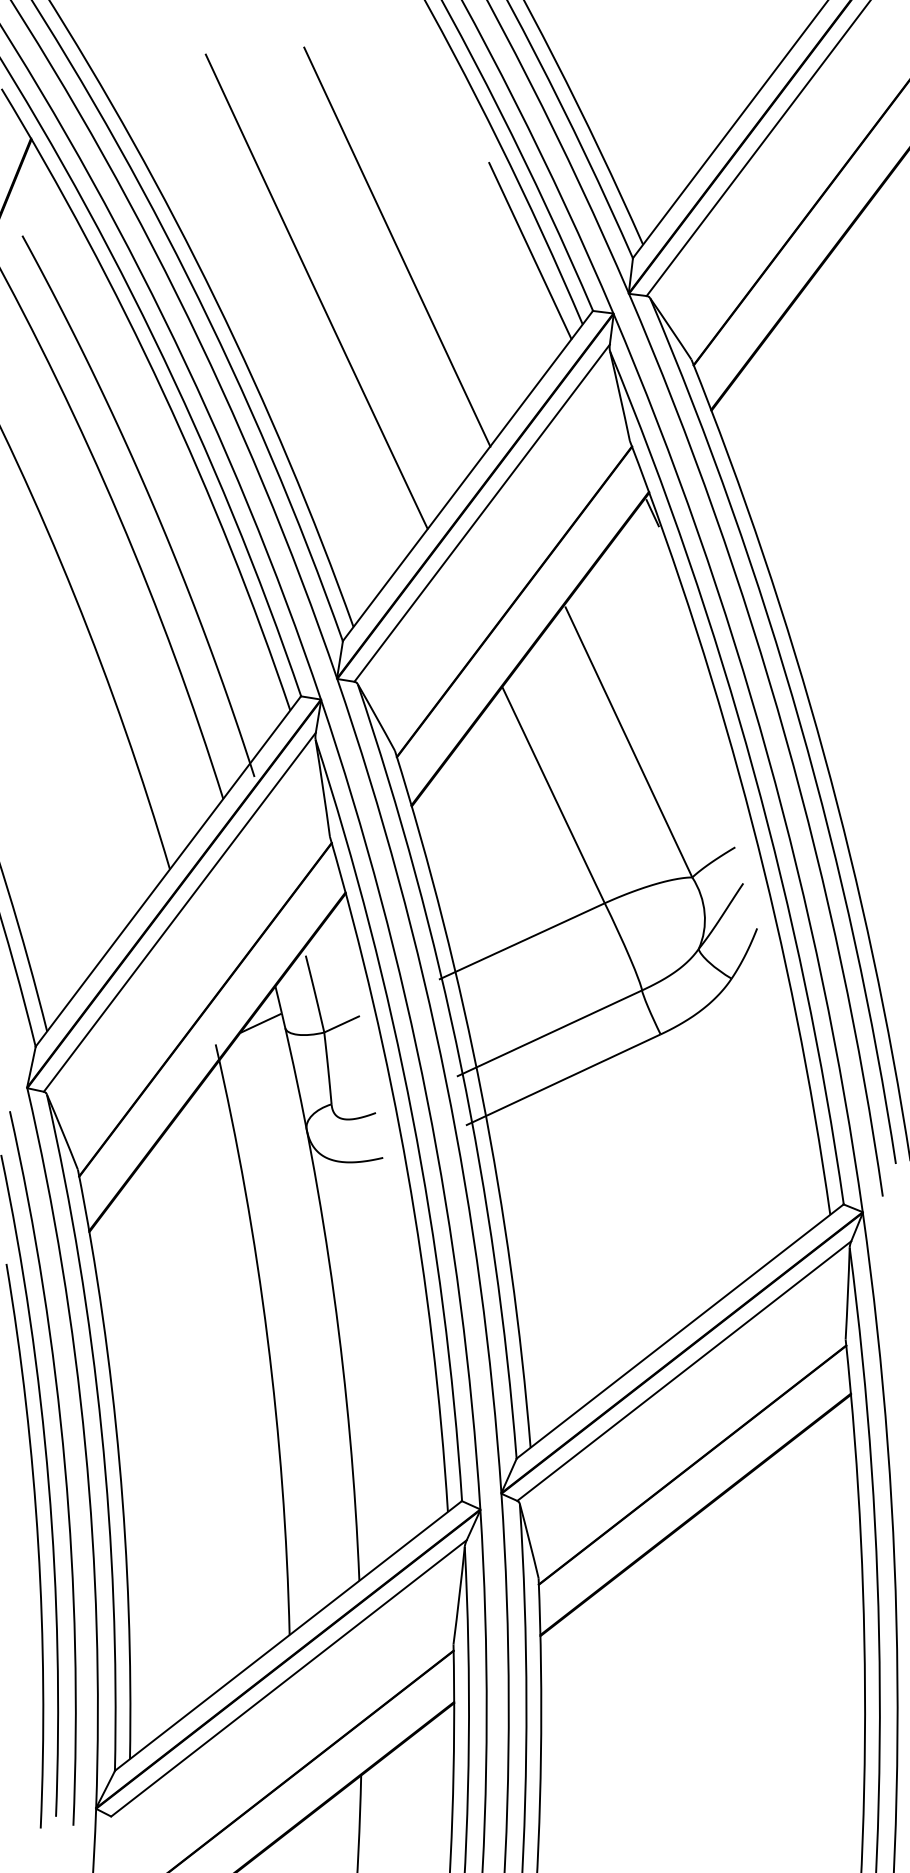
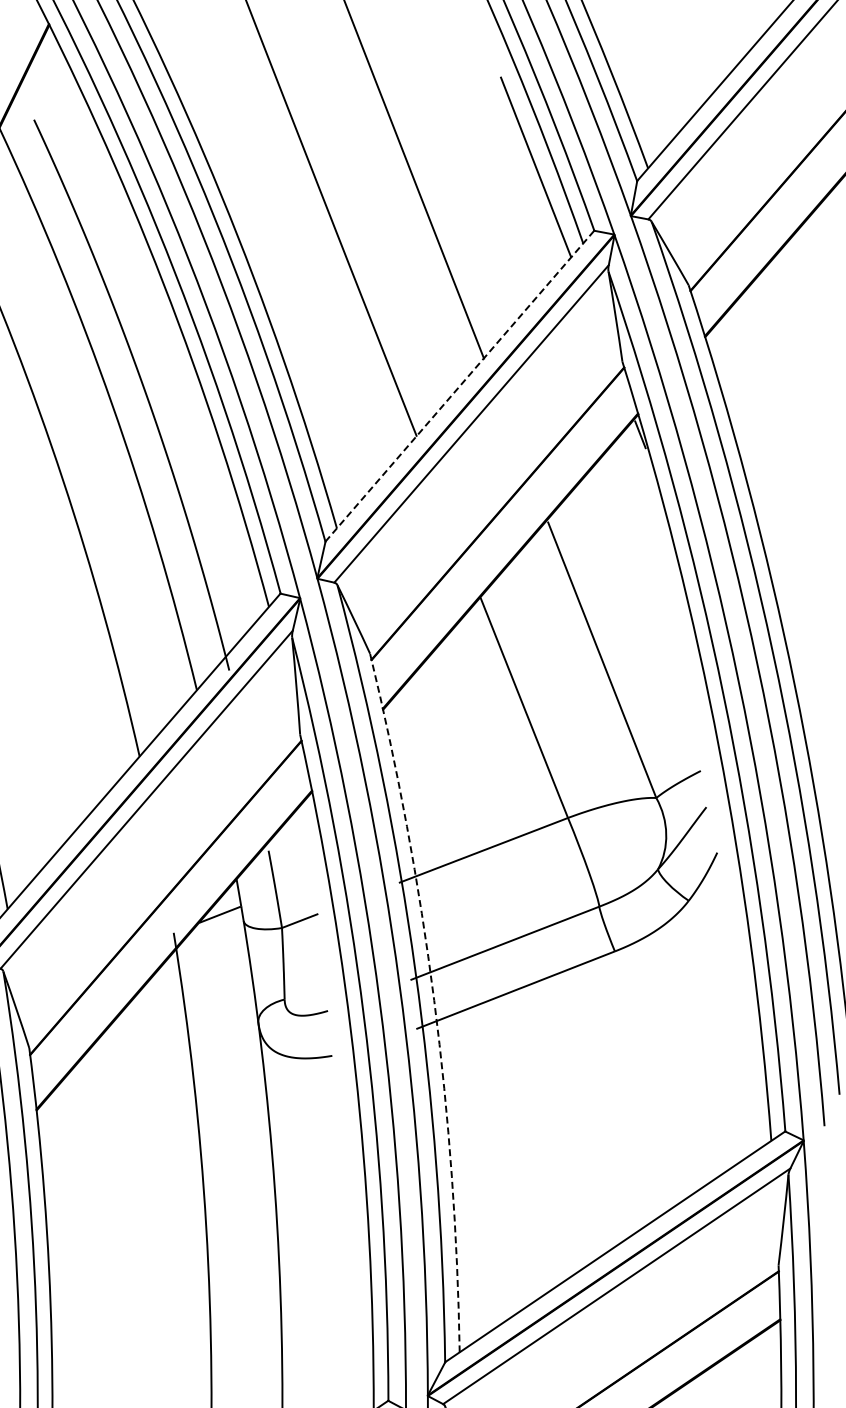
line: (467, 476) -> (459, 386), solid -> dashed
arc: (482, 1095) -> (434, 1000), solid -> dashed

